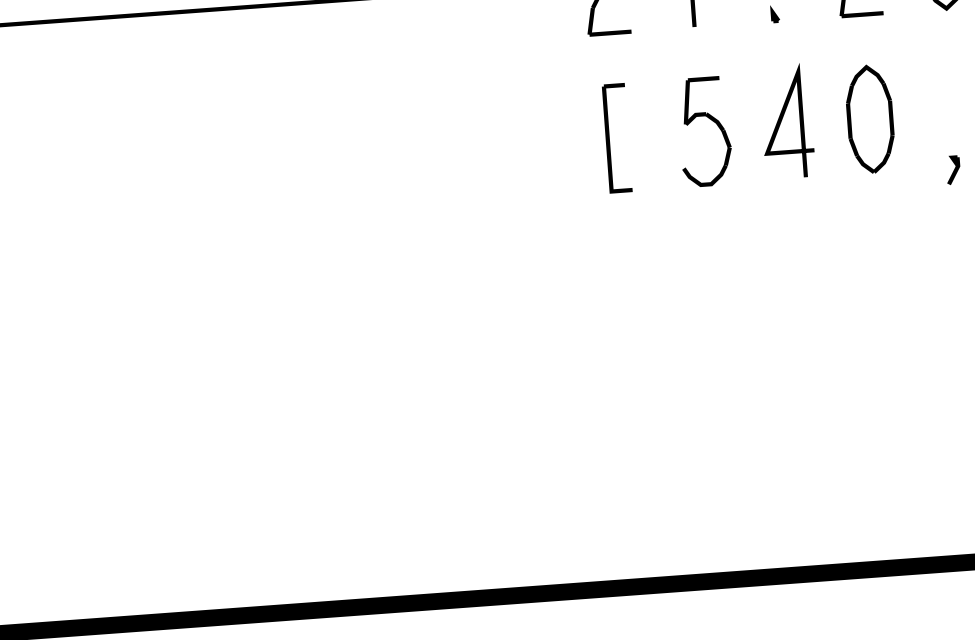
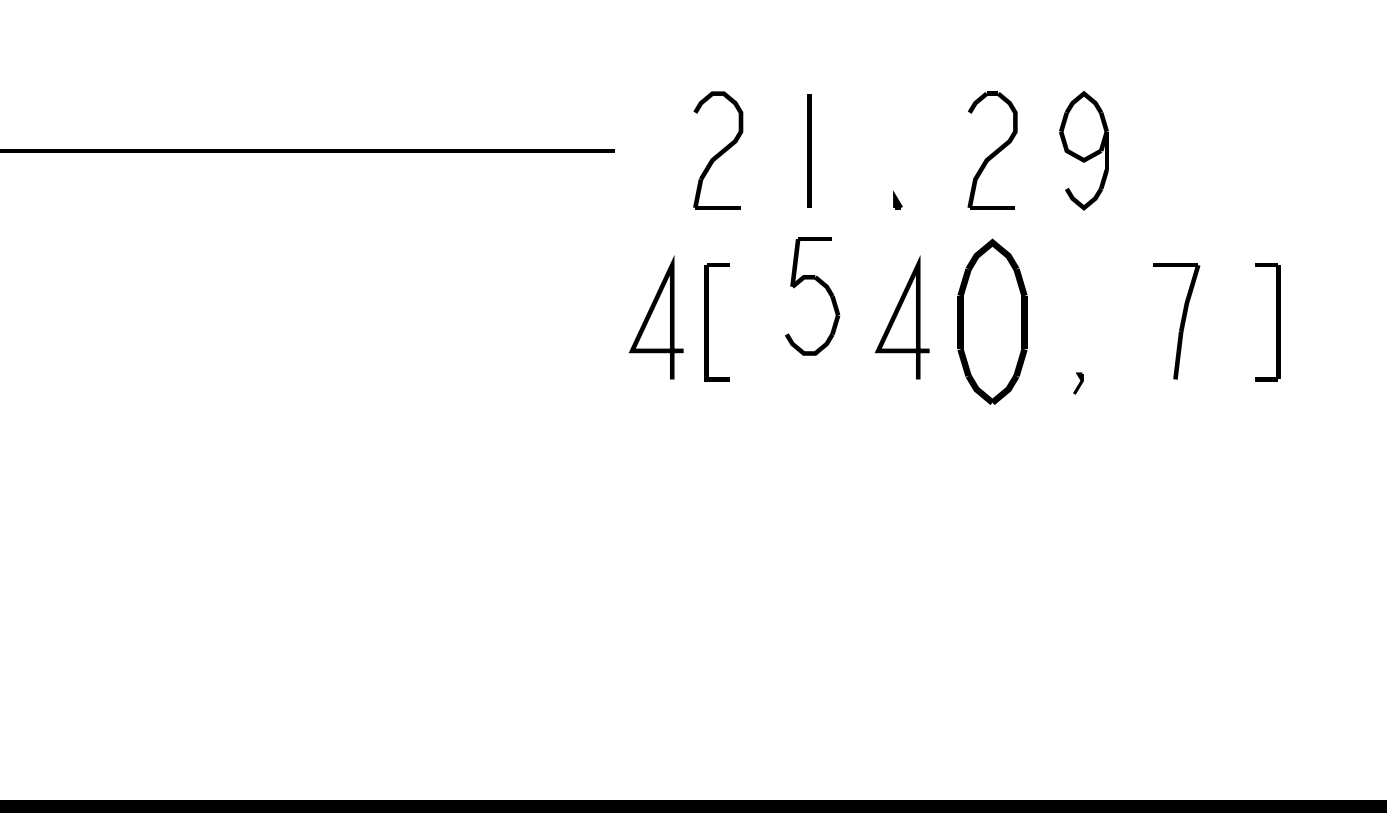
part: (870, 118) -> (992, 321), size x1.4
part: (713, 122) -> (822, 286), moved
line: (556, 136) -> (651, 315), added
part: (953, 170) -> (1078, 383), size x0.7

